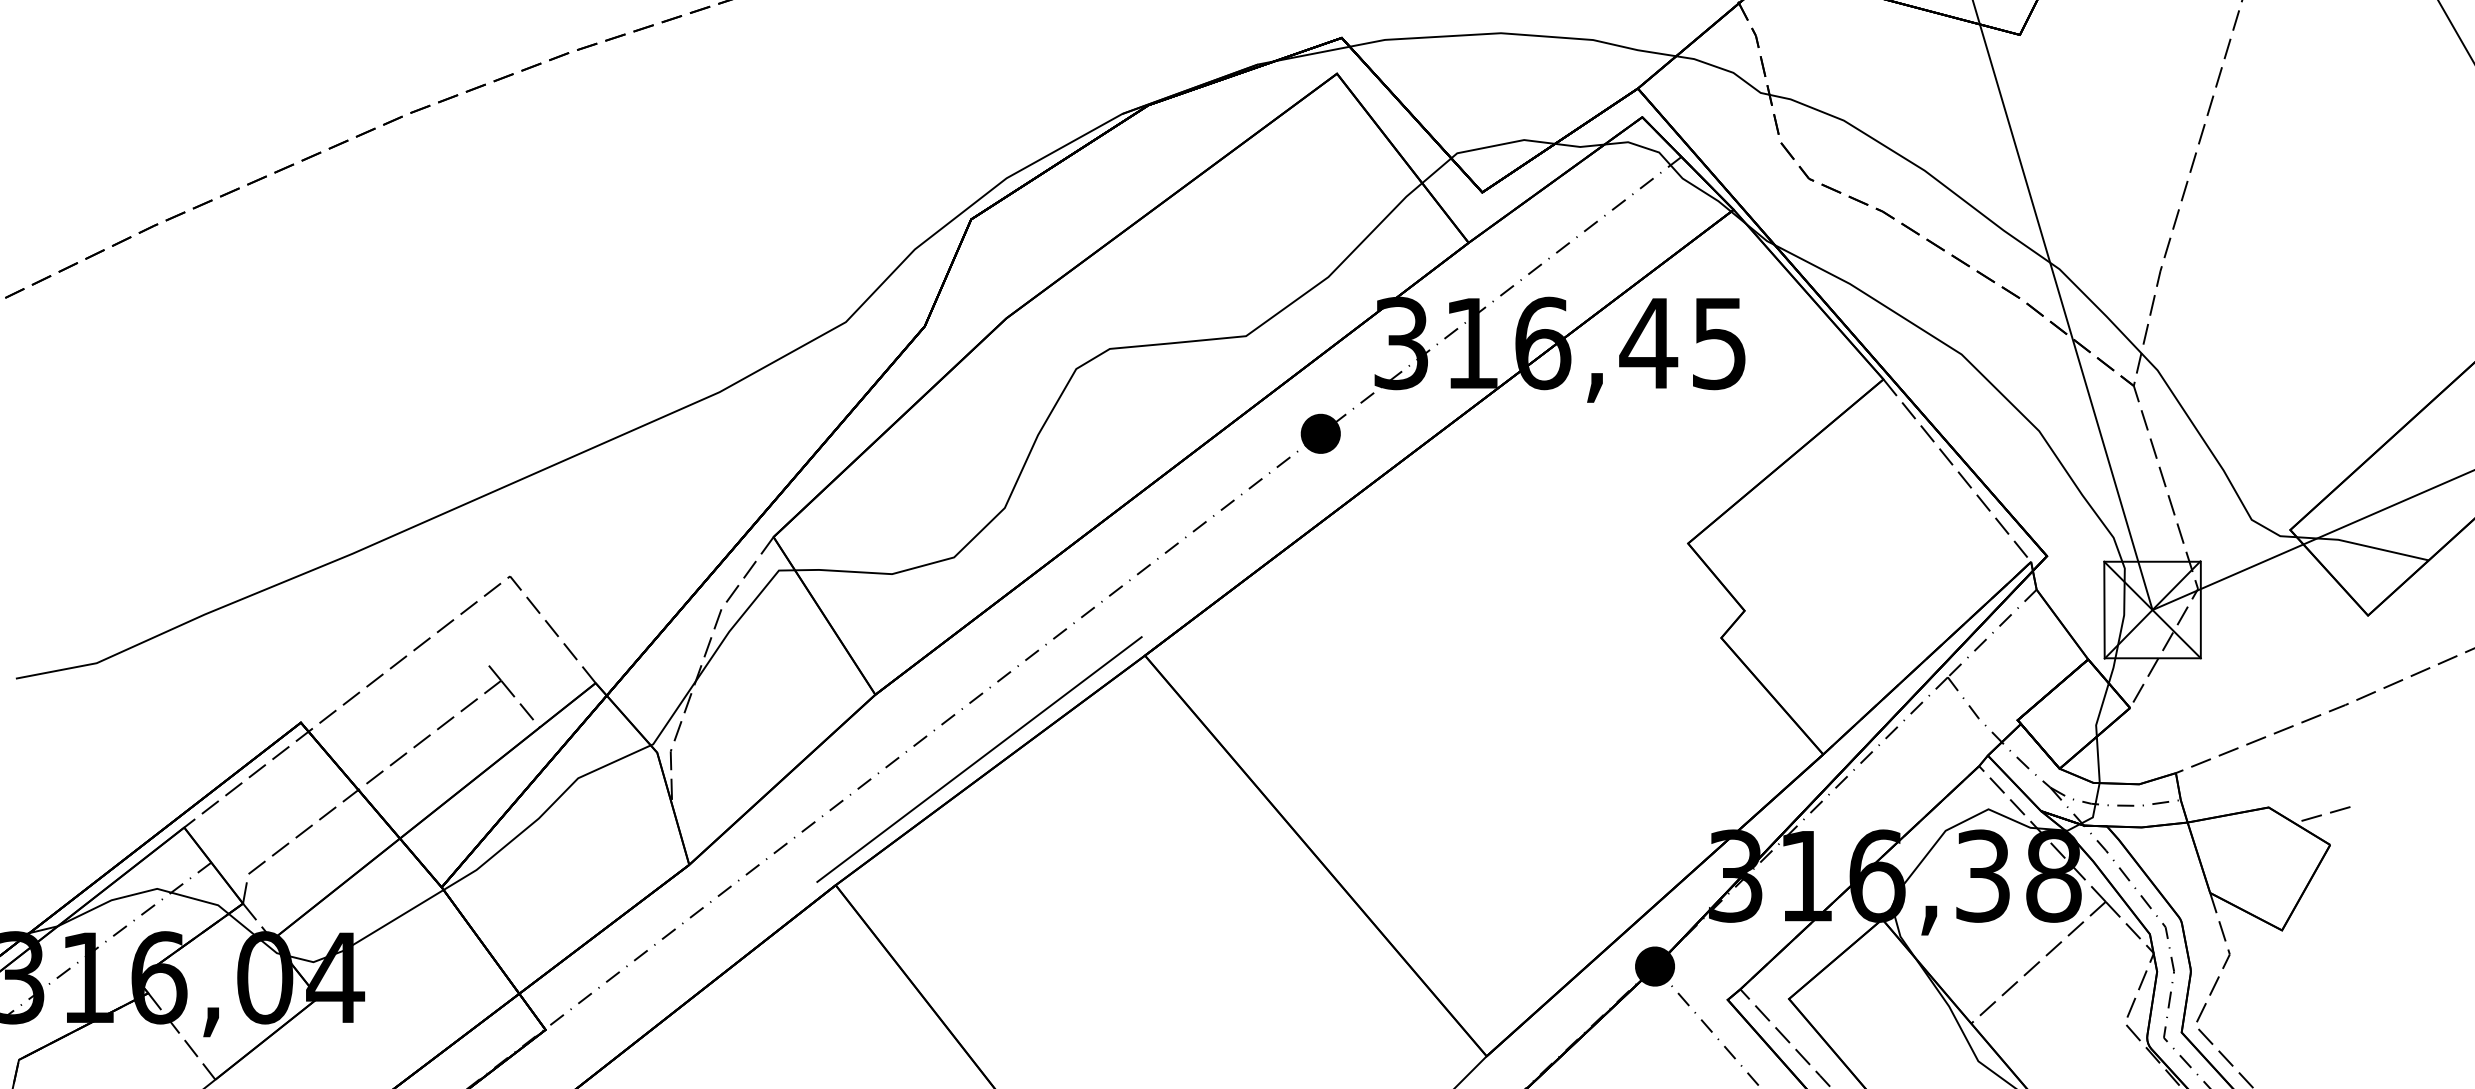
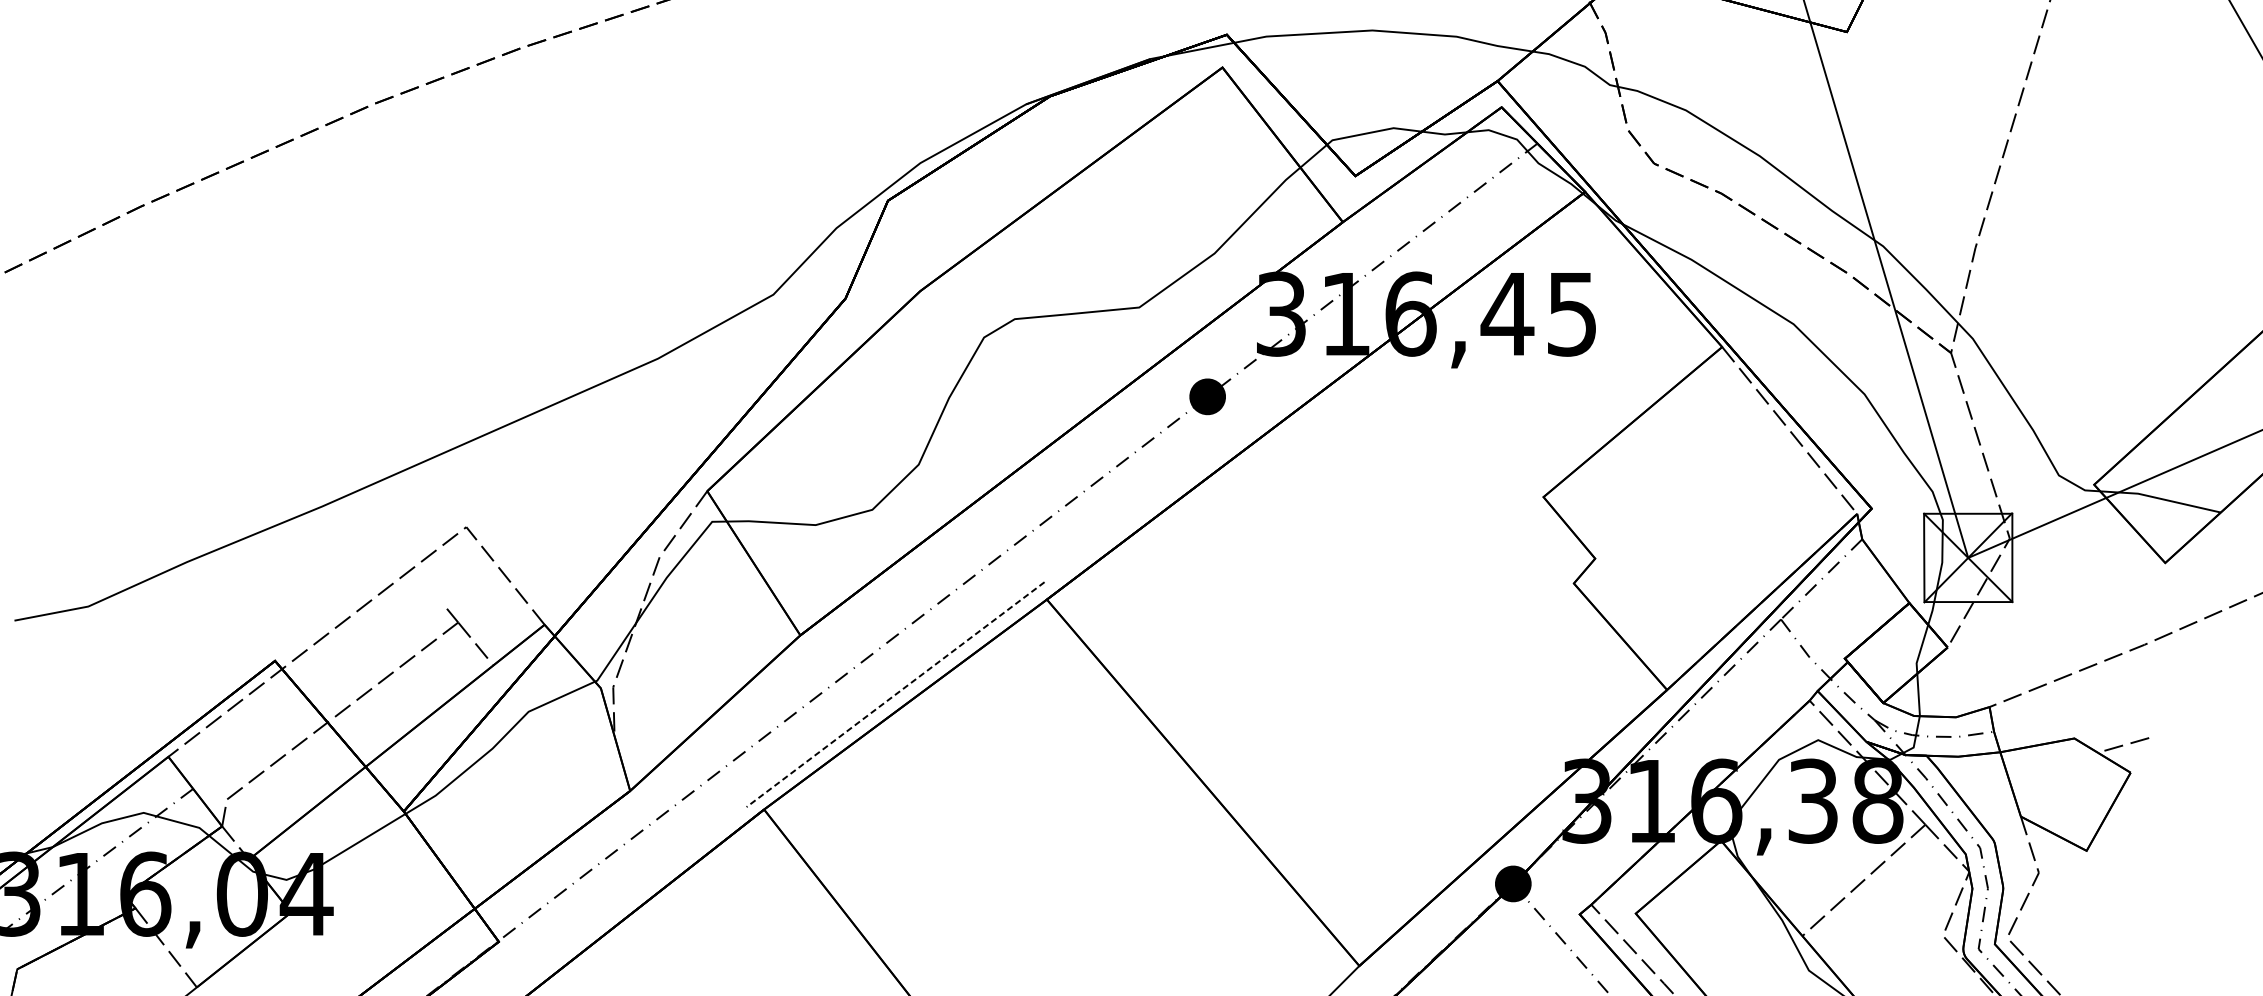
line: (979, 759) -> (895, 694), solid -> dashed

